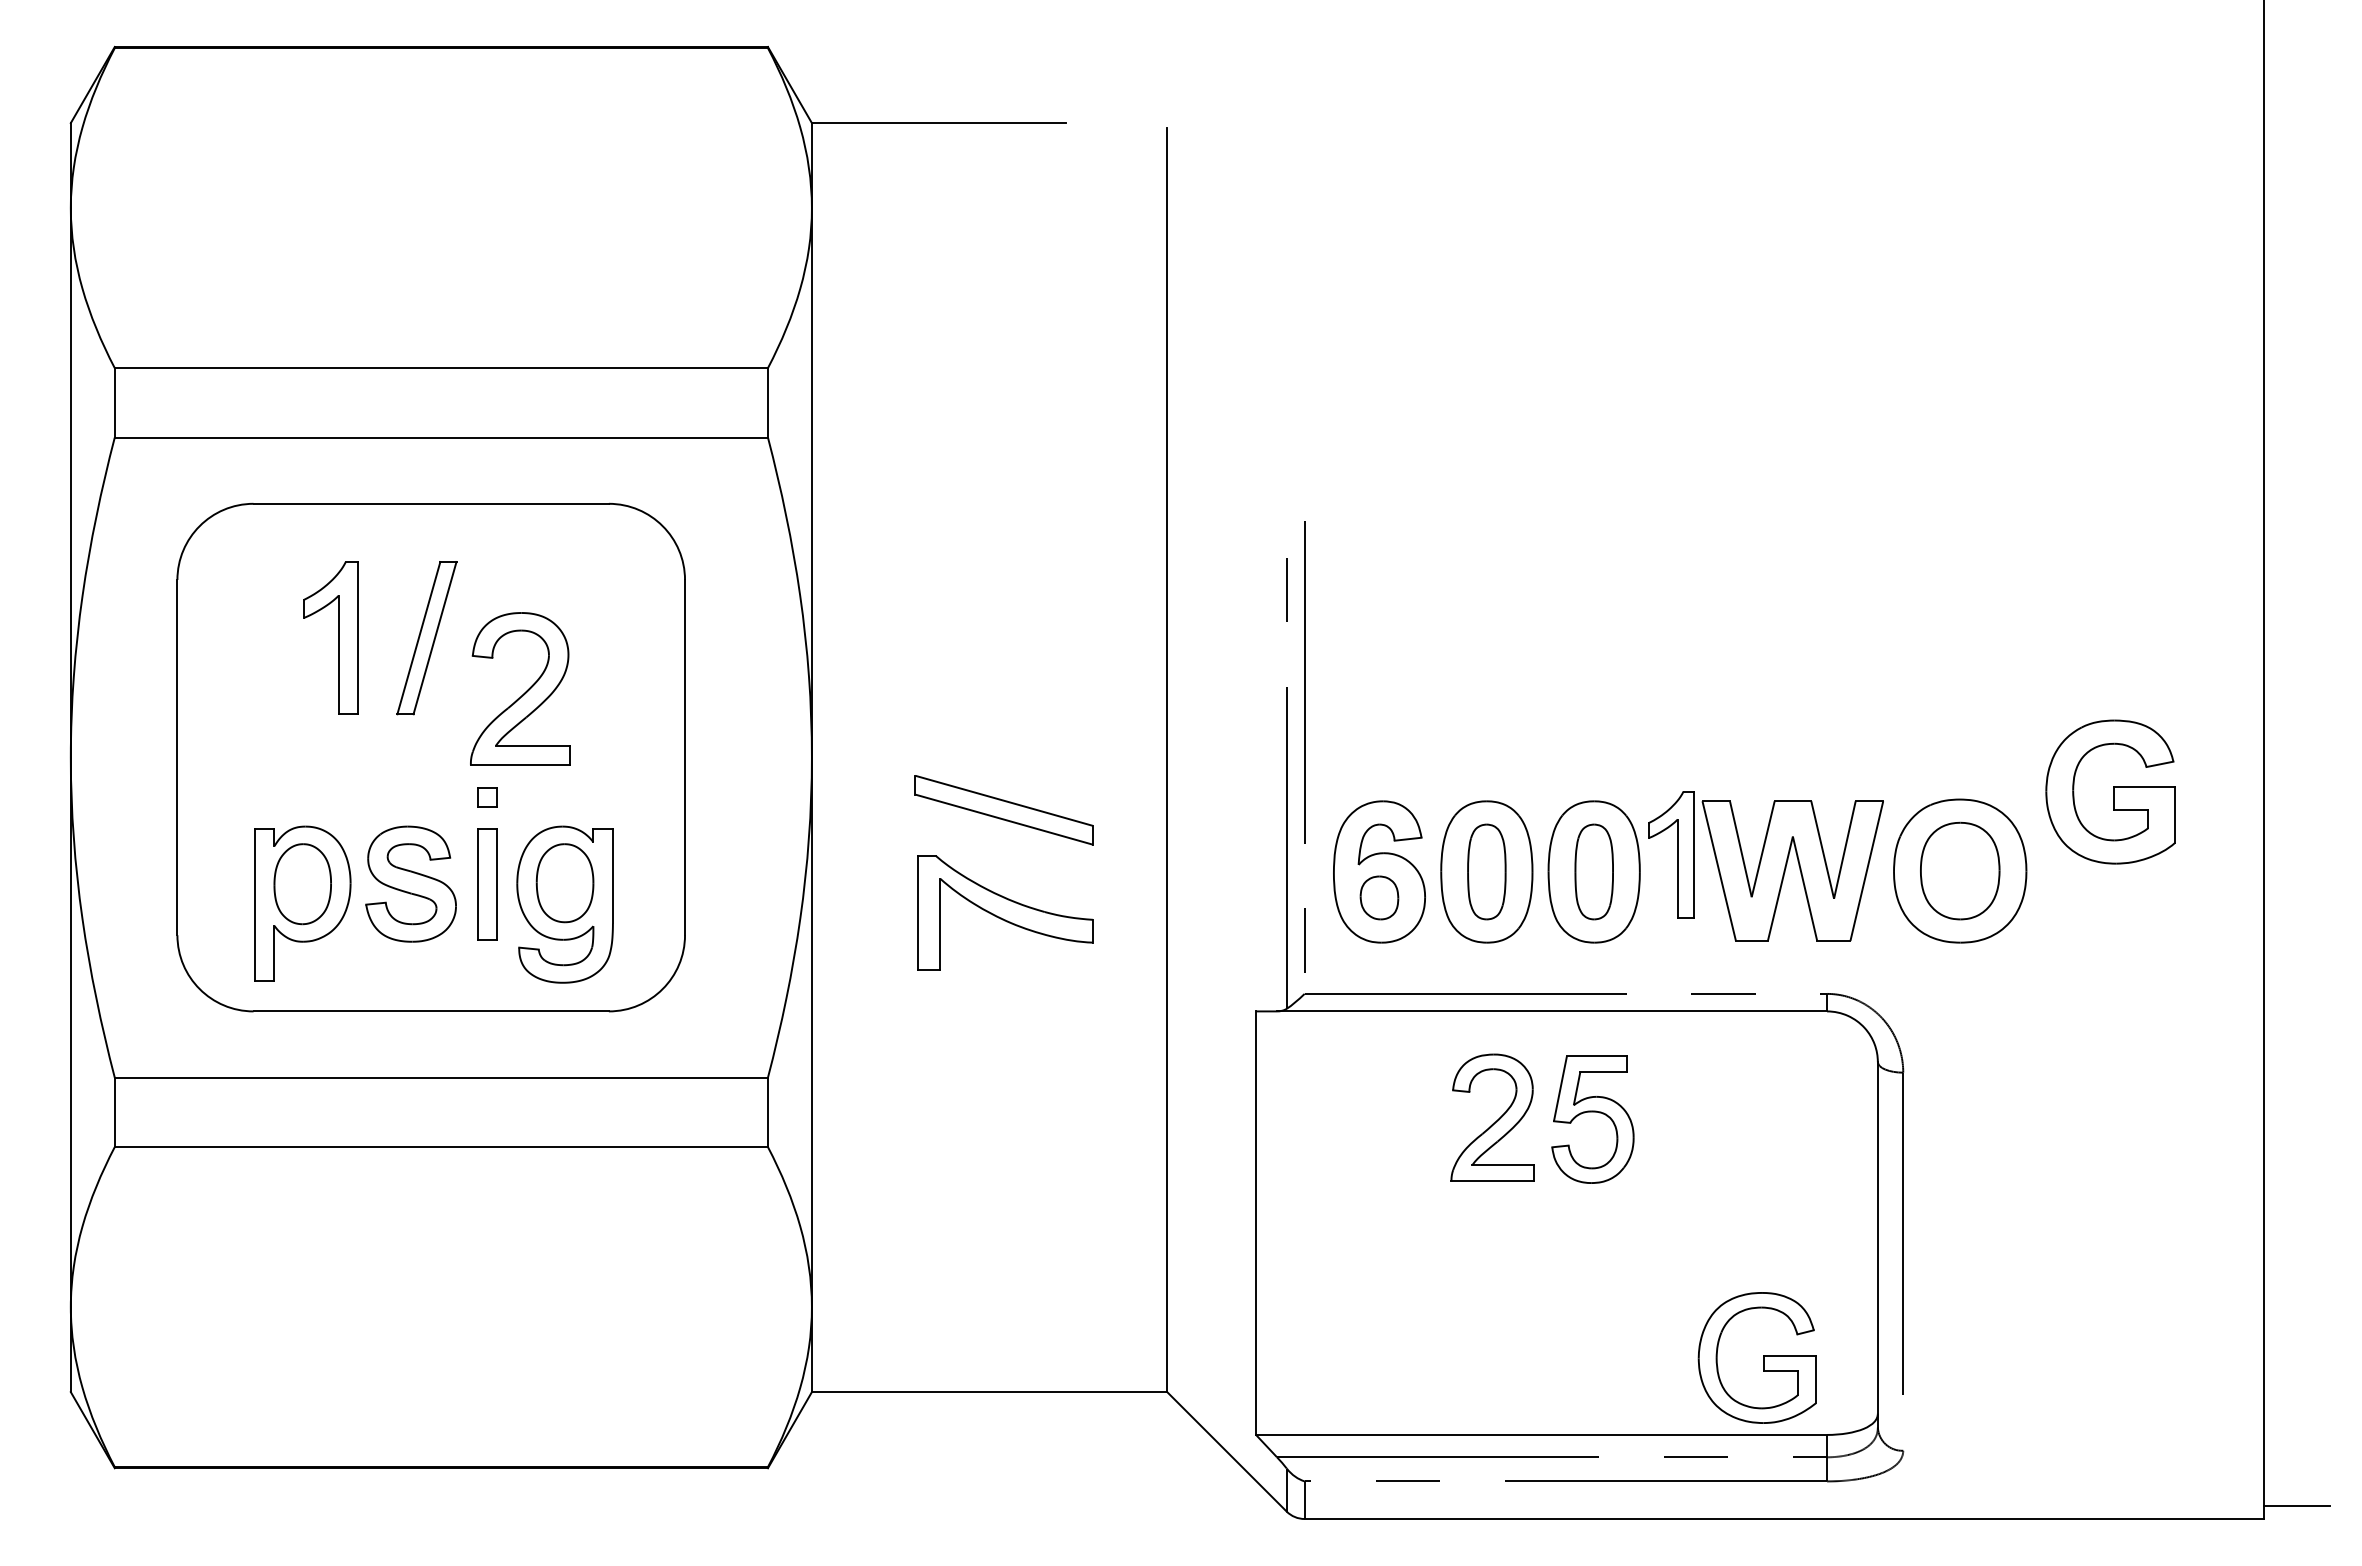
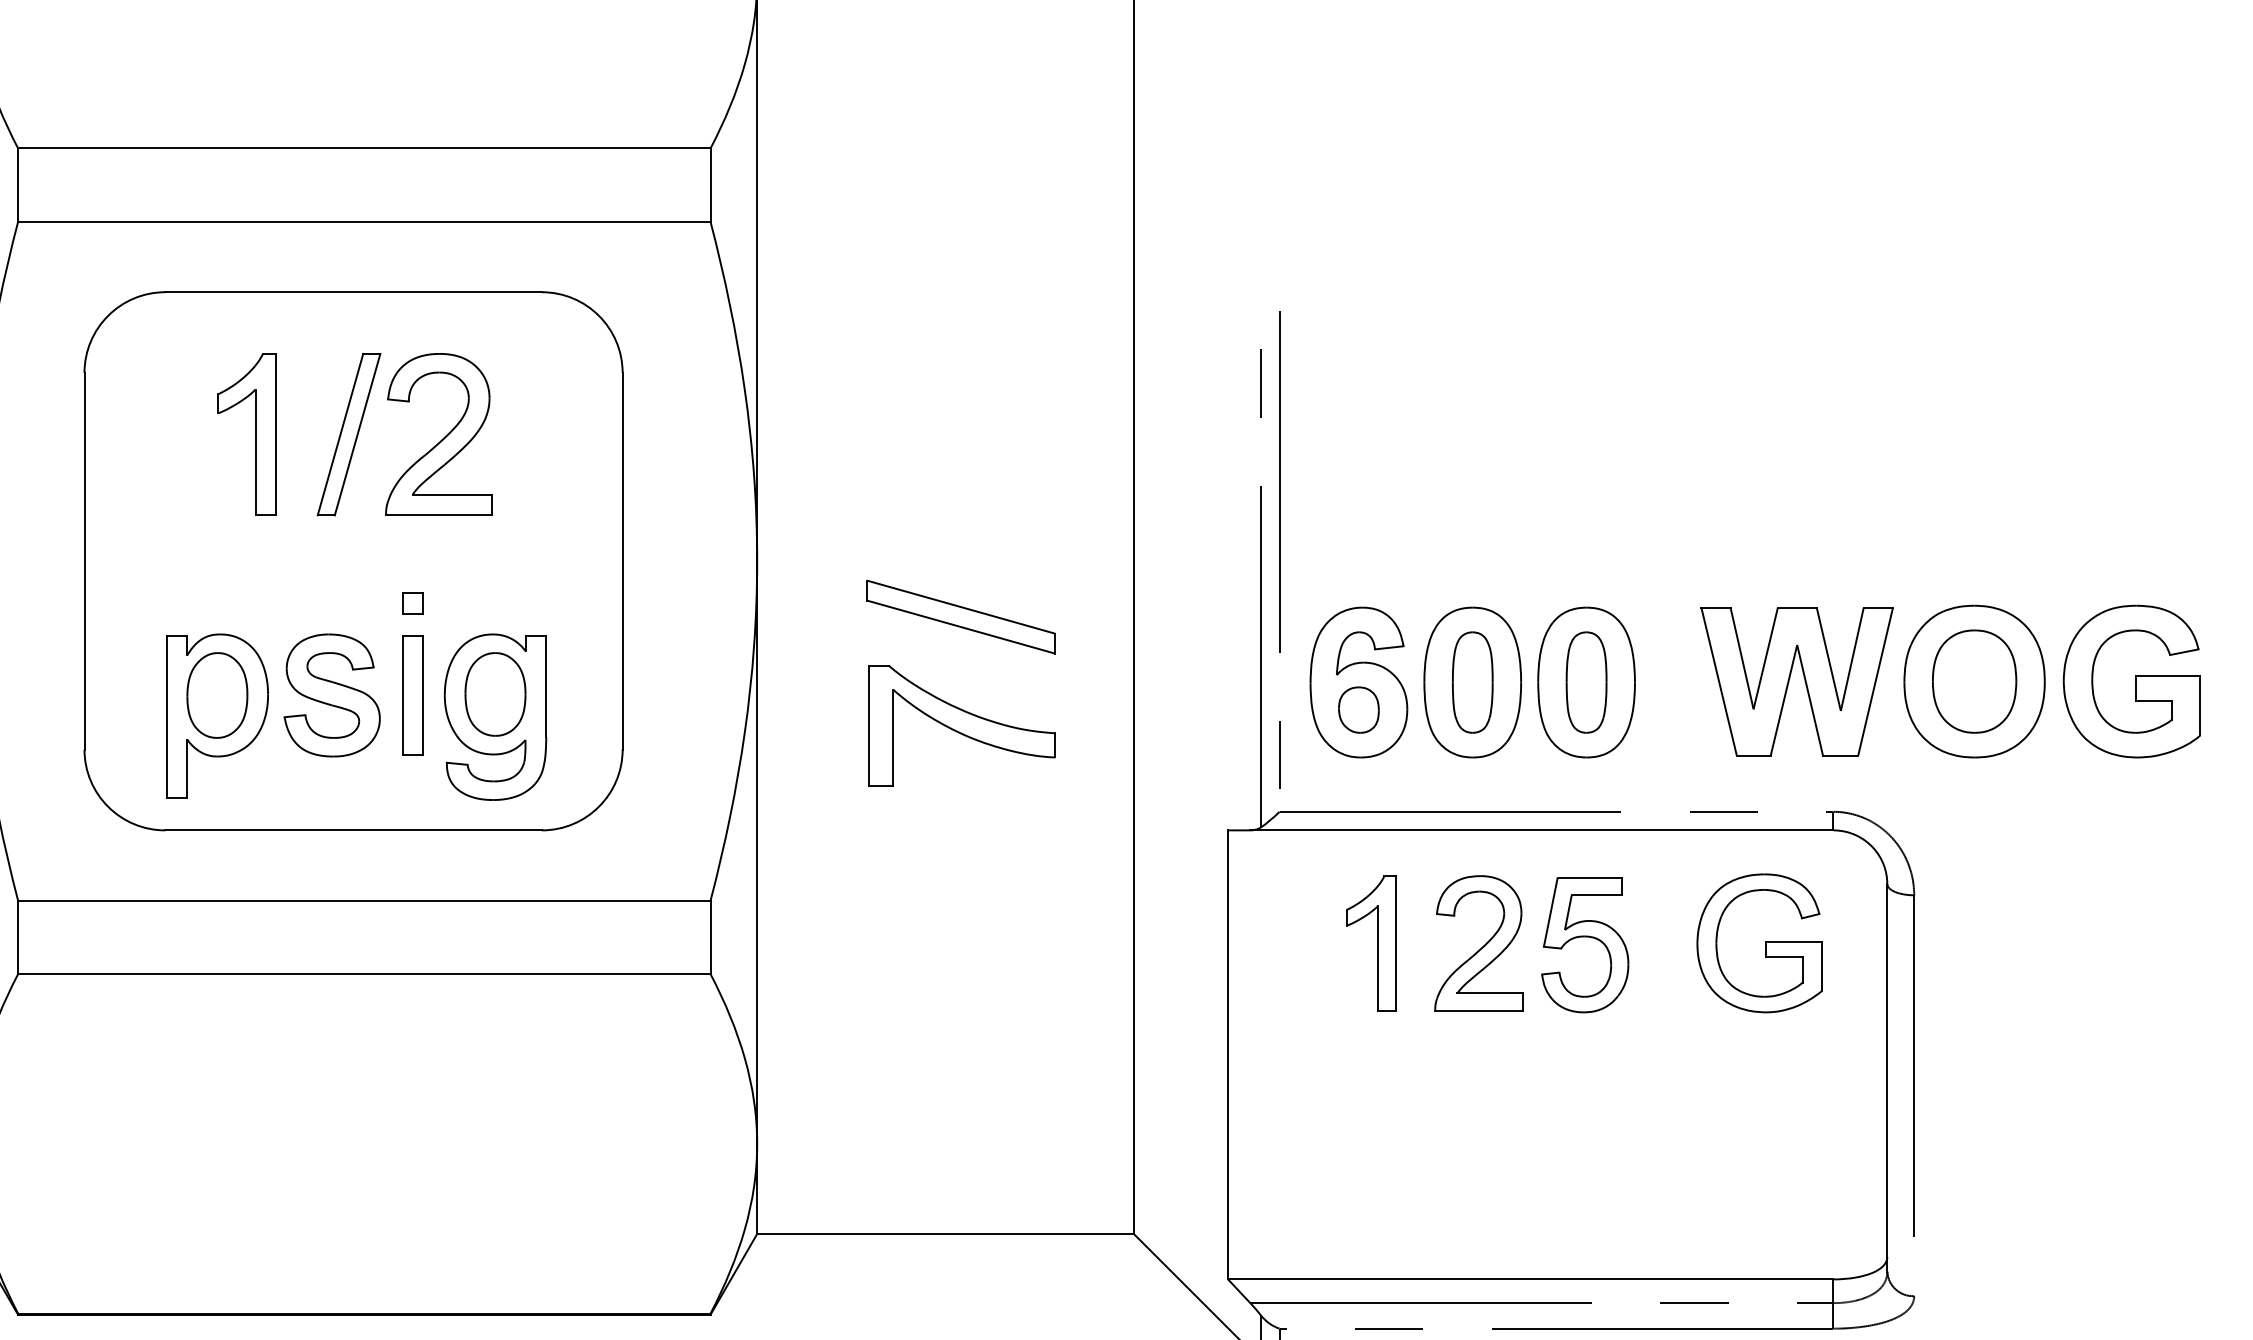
part: (520, 688) -> (438, 433), moved
part: (2110, 791) -> (2131, 680), moved
part: (1671, 854) -> (1371, 942), moved
part: (1763, 1357) -> (1766, 942), moved

